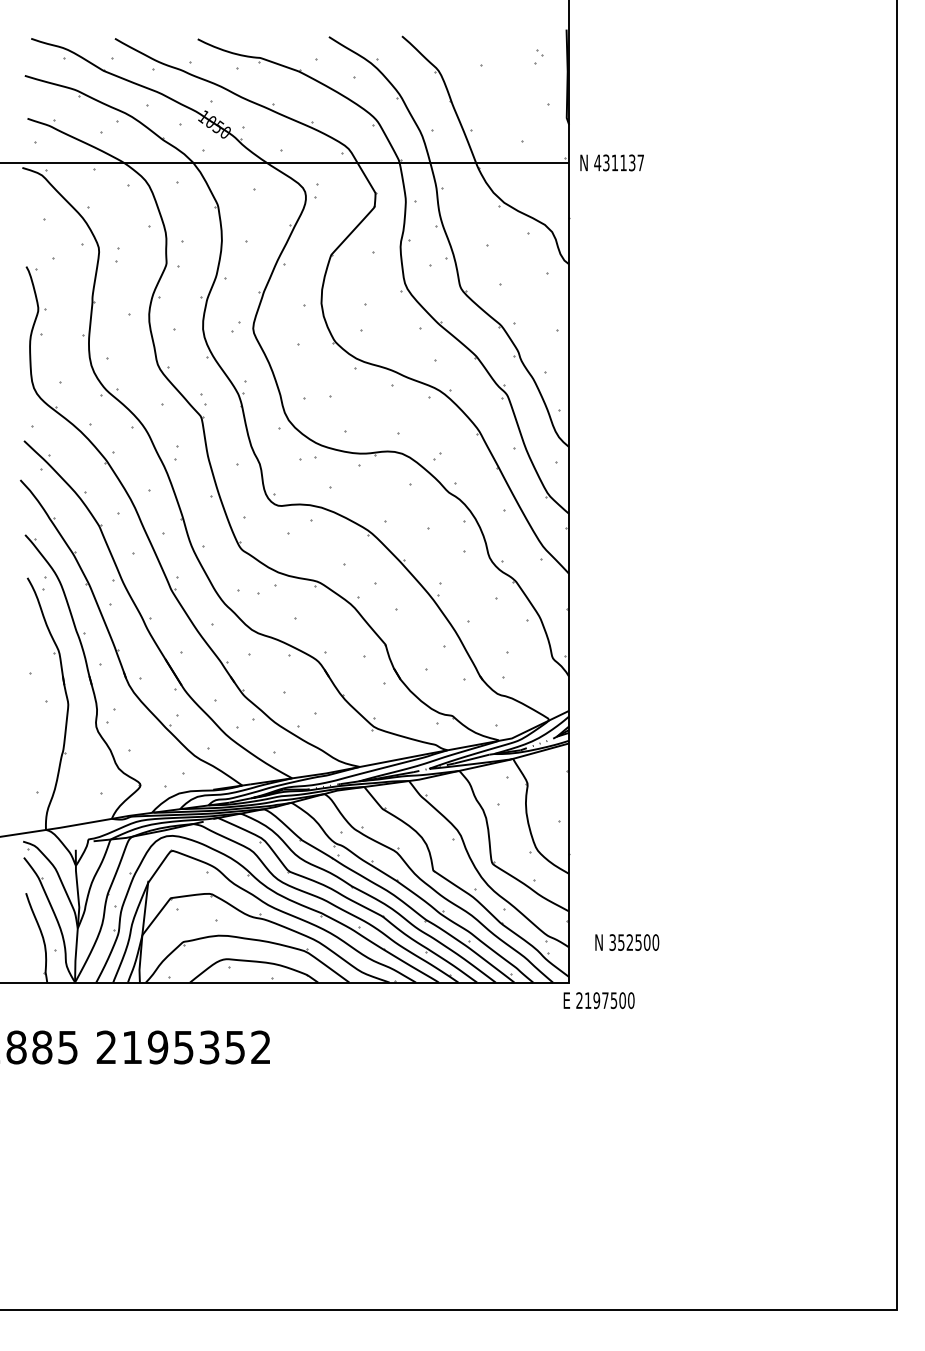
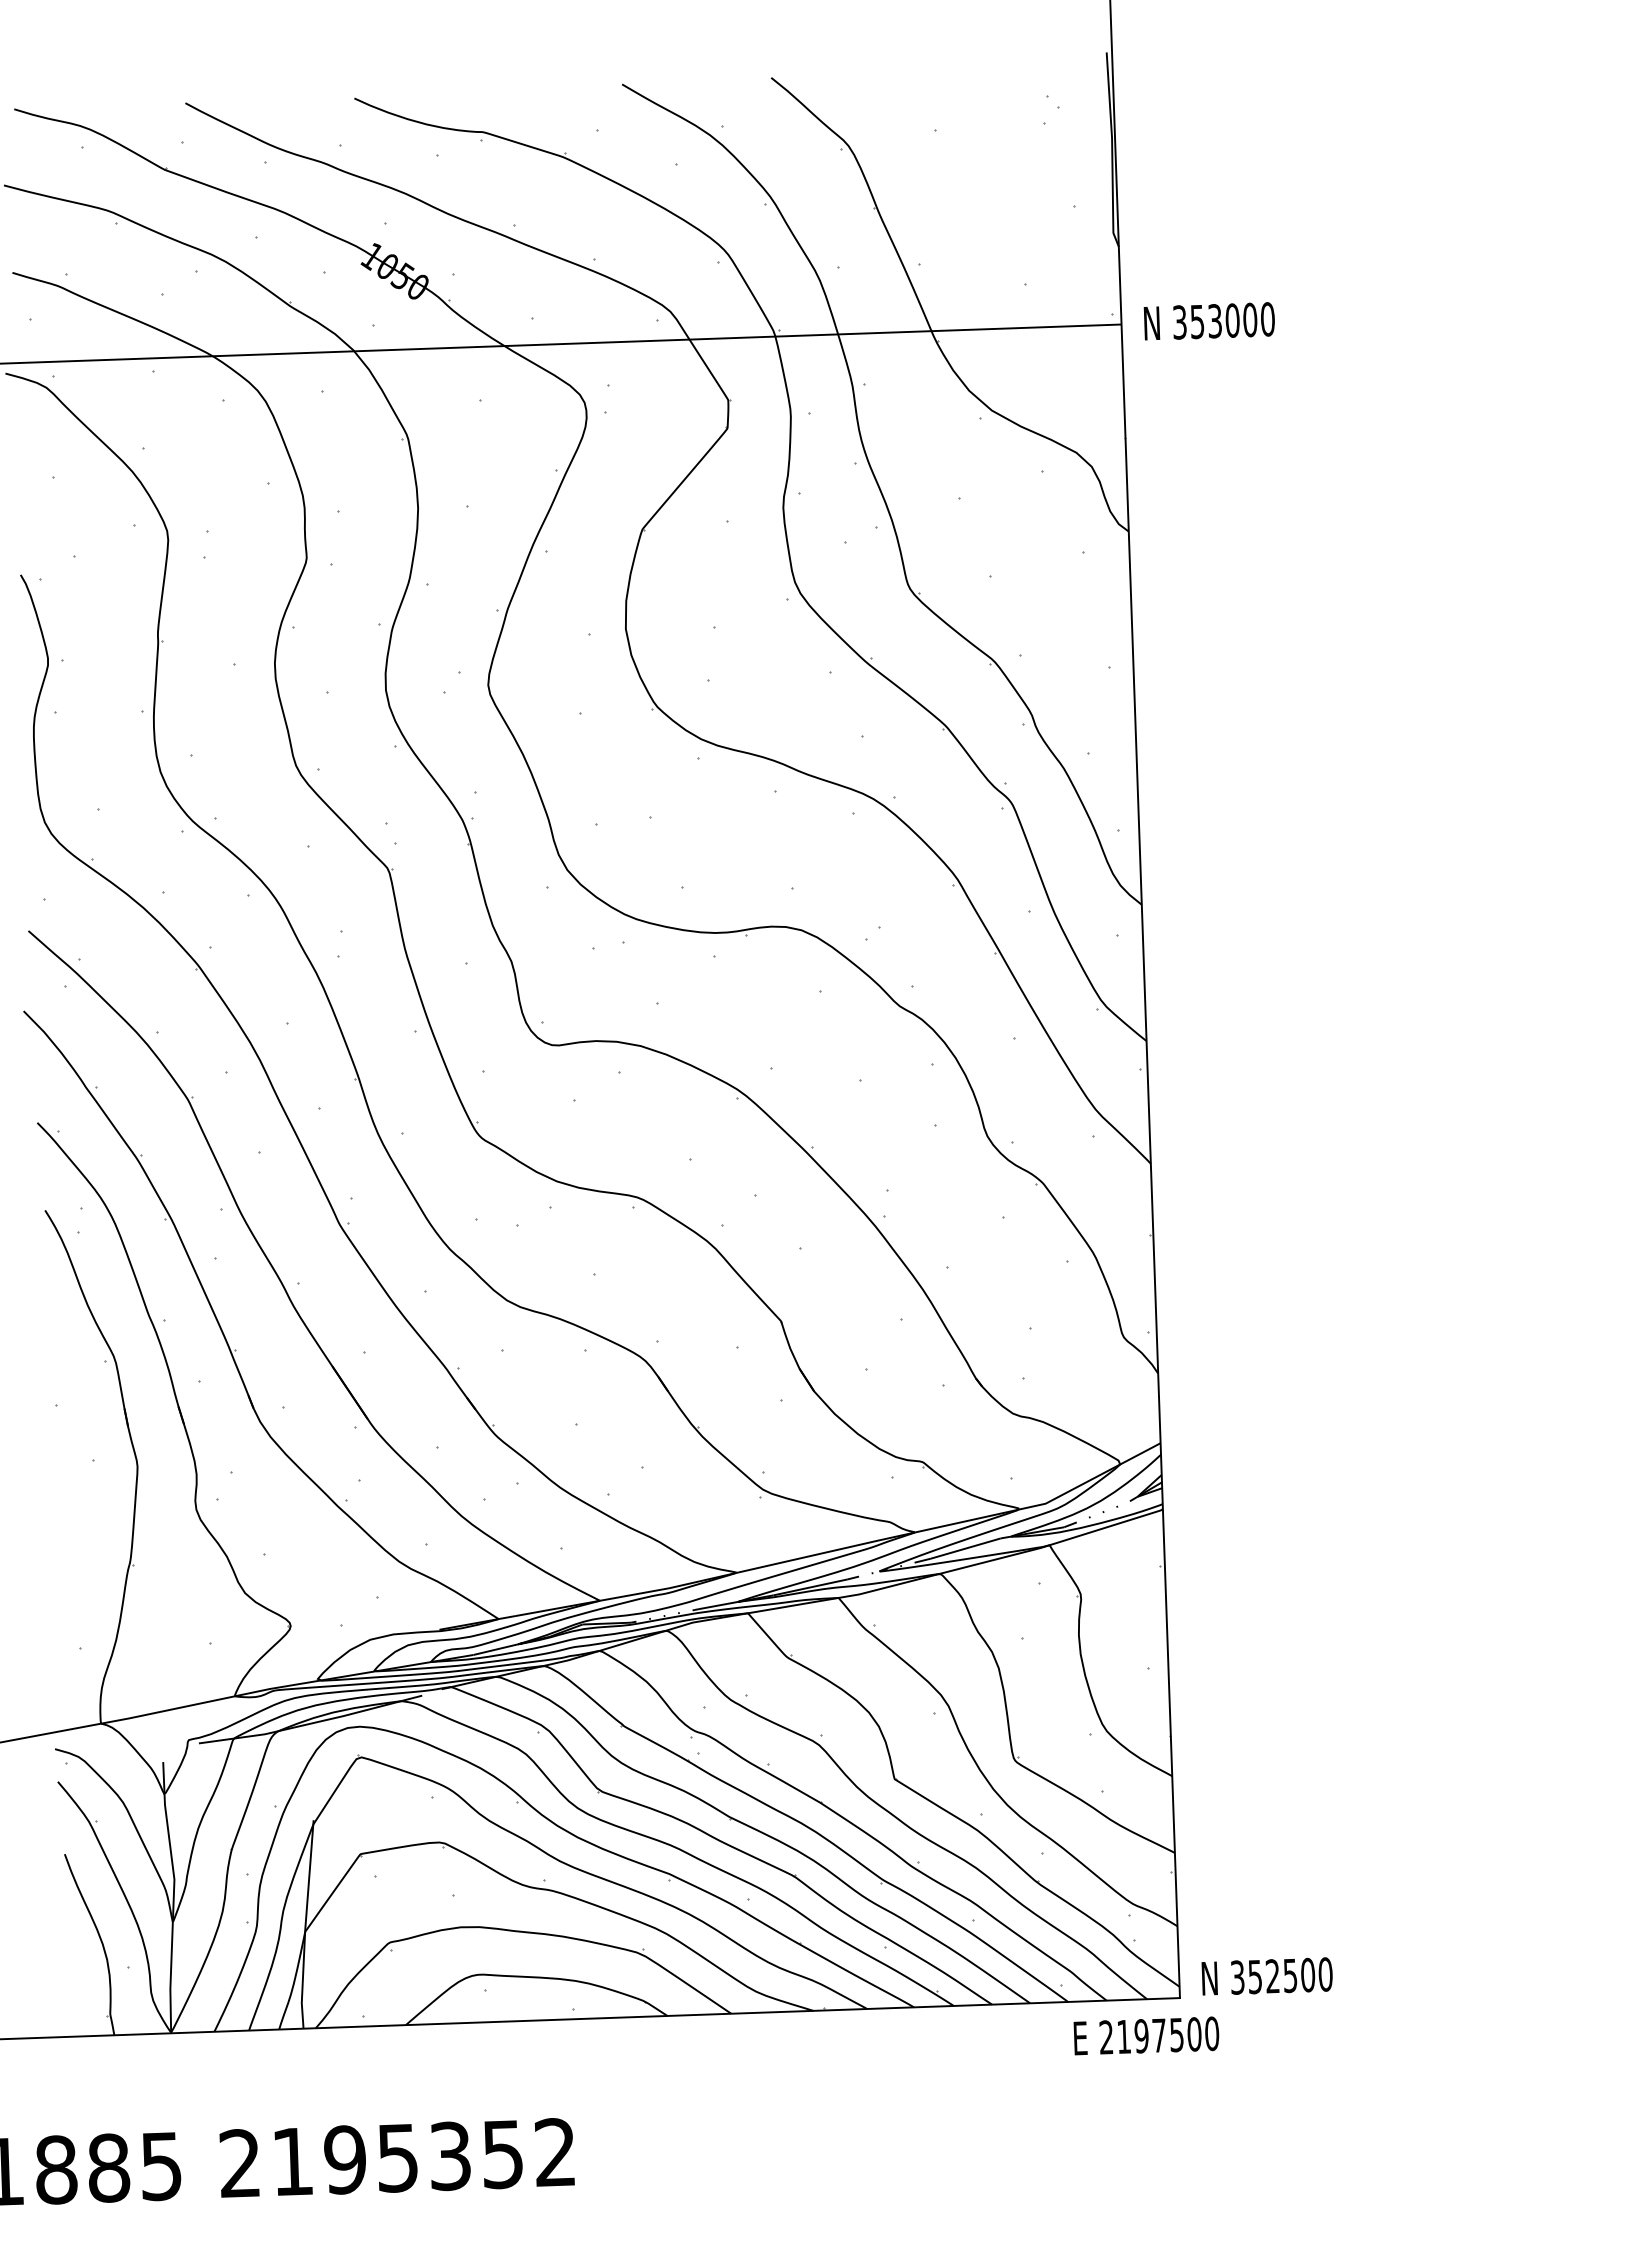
text: (619, 162) -> (1224, 320), 431137 -> 353000
text: (627, 942) -> (1267, 1976), moved
text: (598, 1000) -> (1145, 2035), moved

